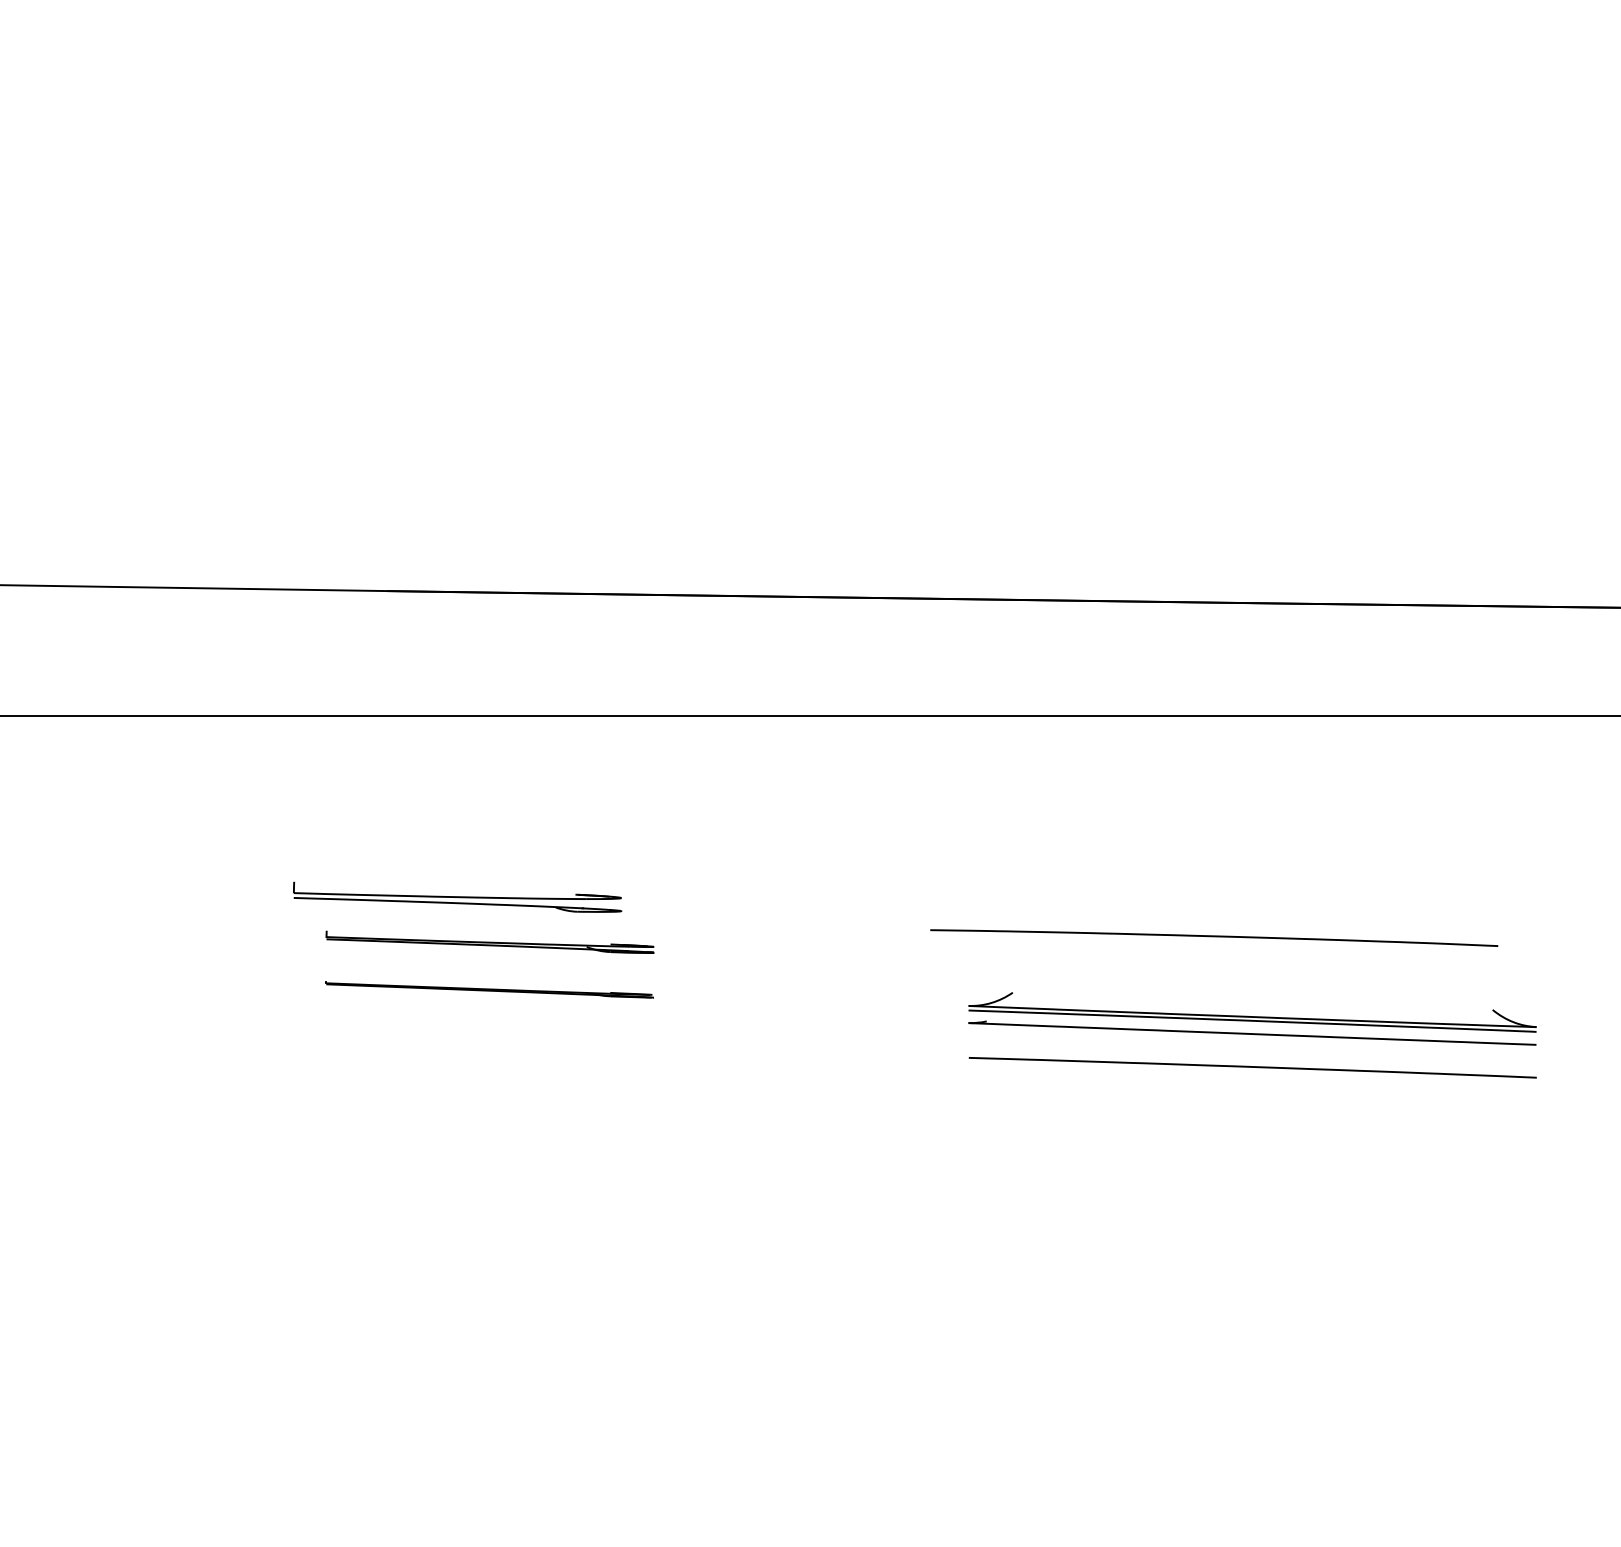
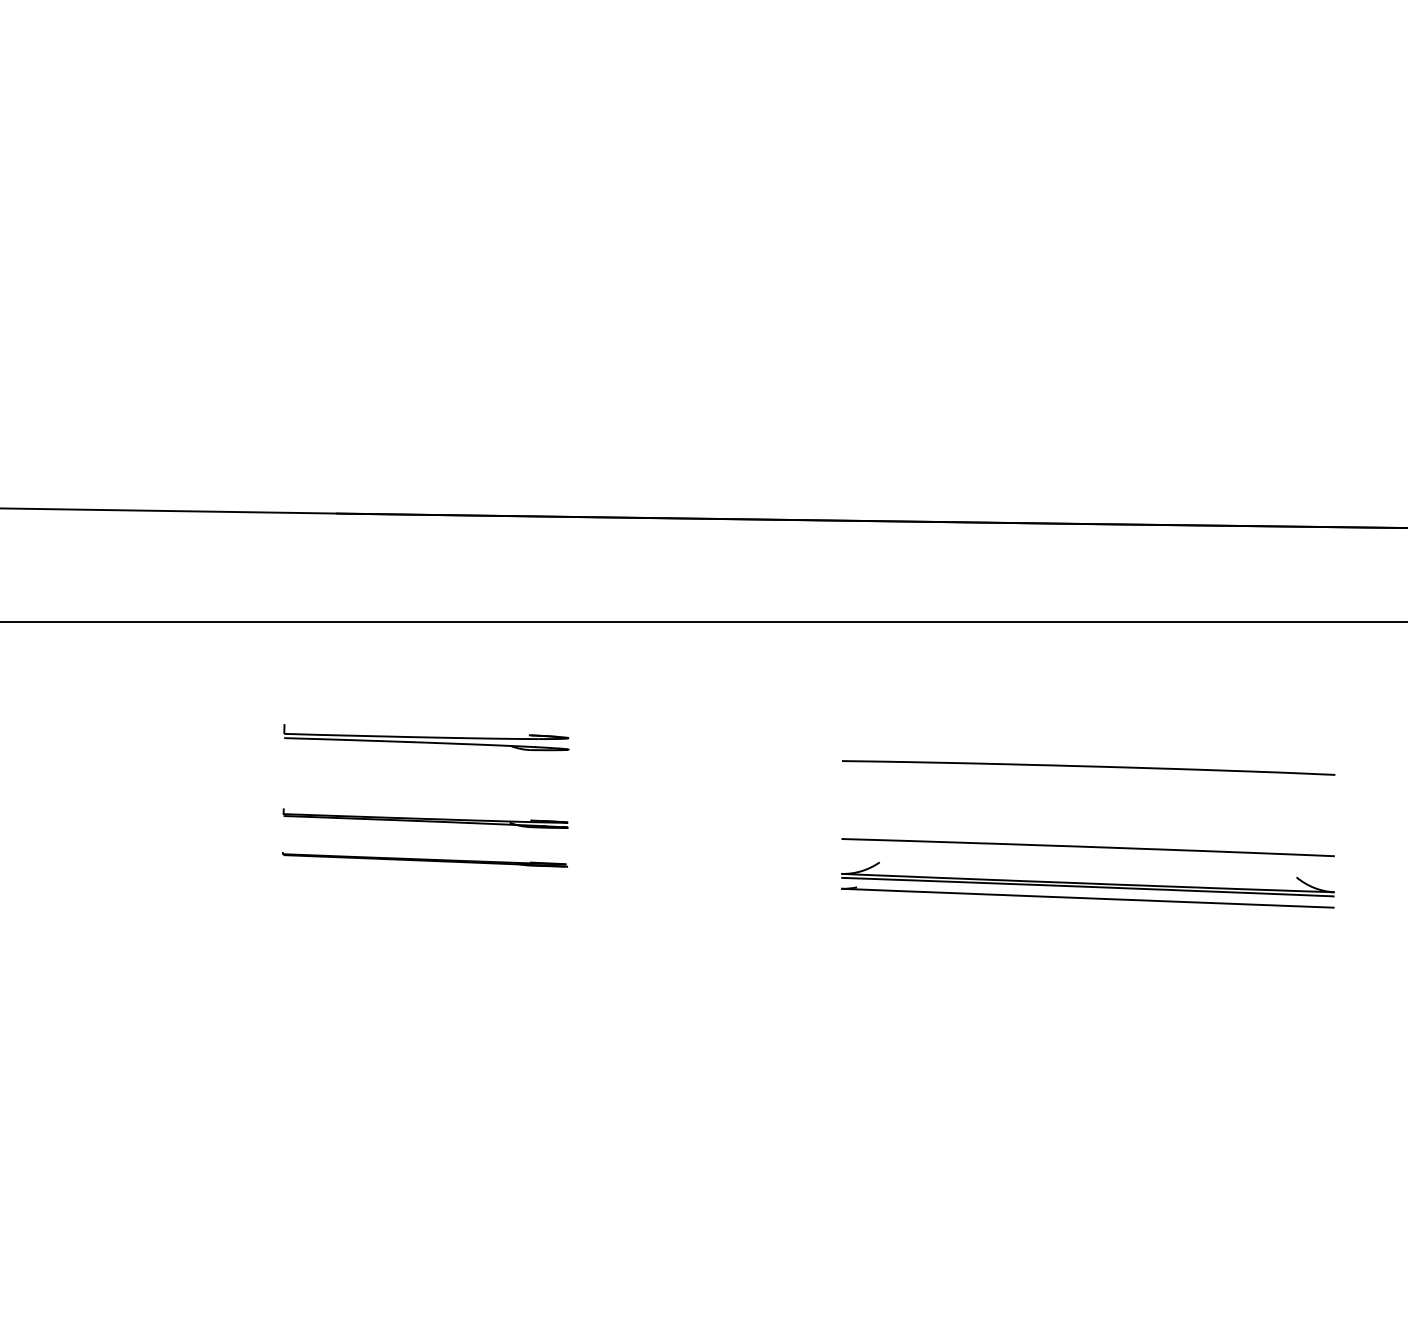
part: (457, 897) -> (426, 737), moved
curve: (1214, 937) -> (1088, 767), moved
line: (1252, 1067) -> (1087, 847), moved

